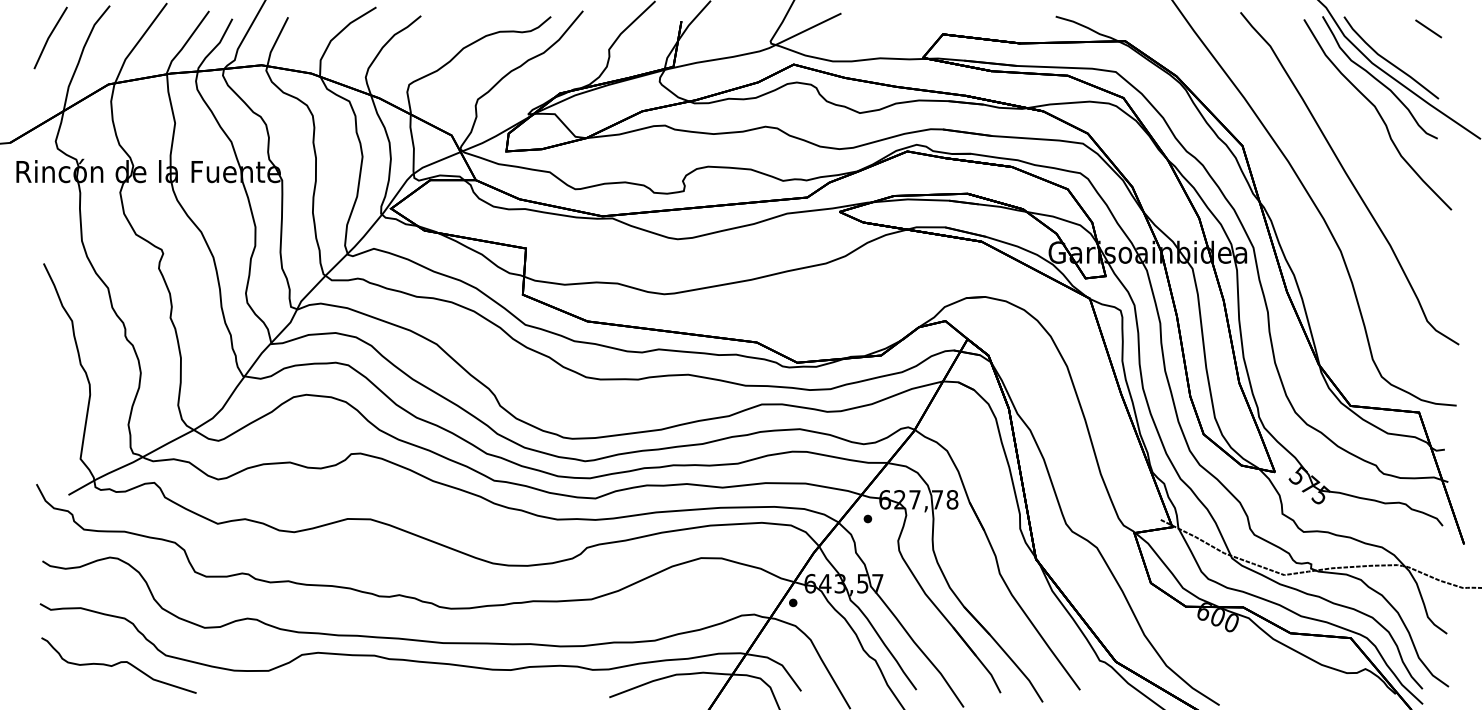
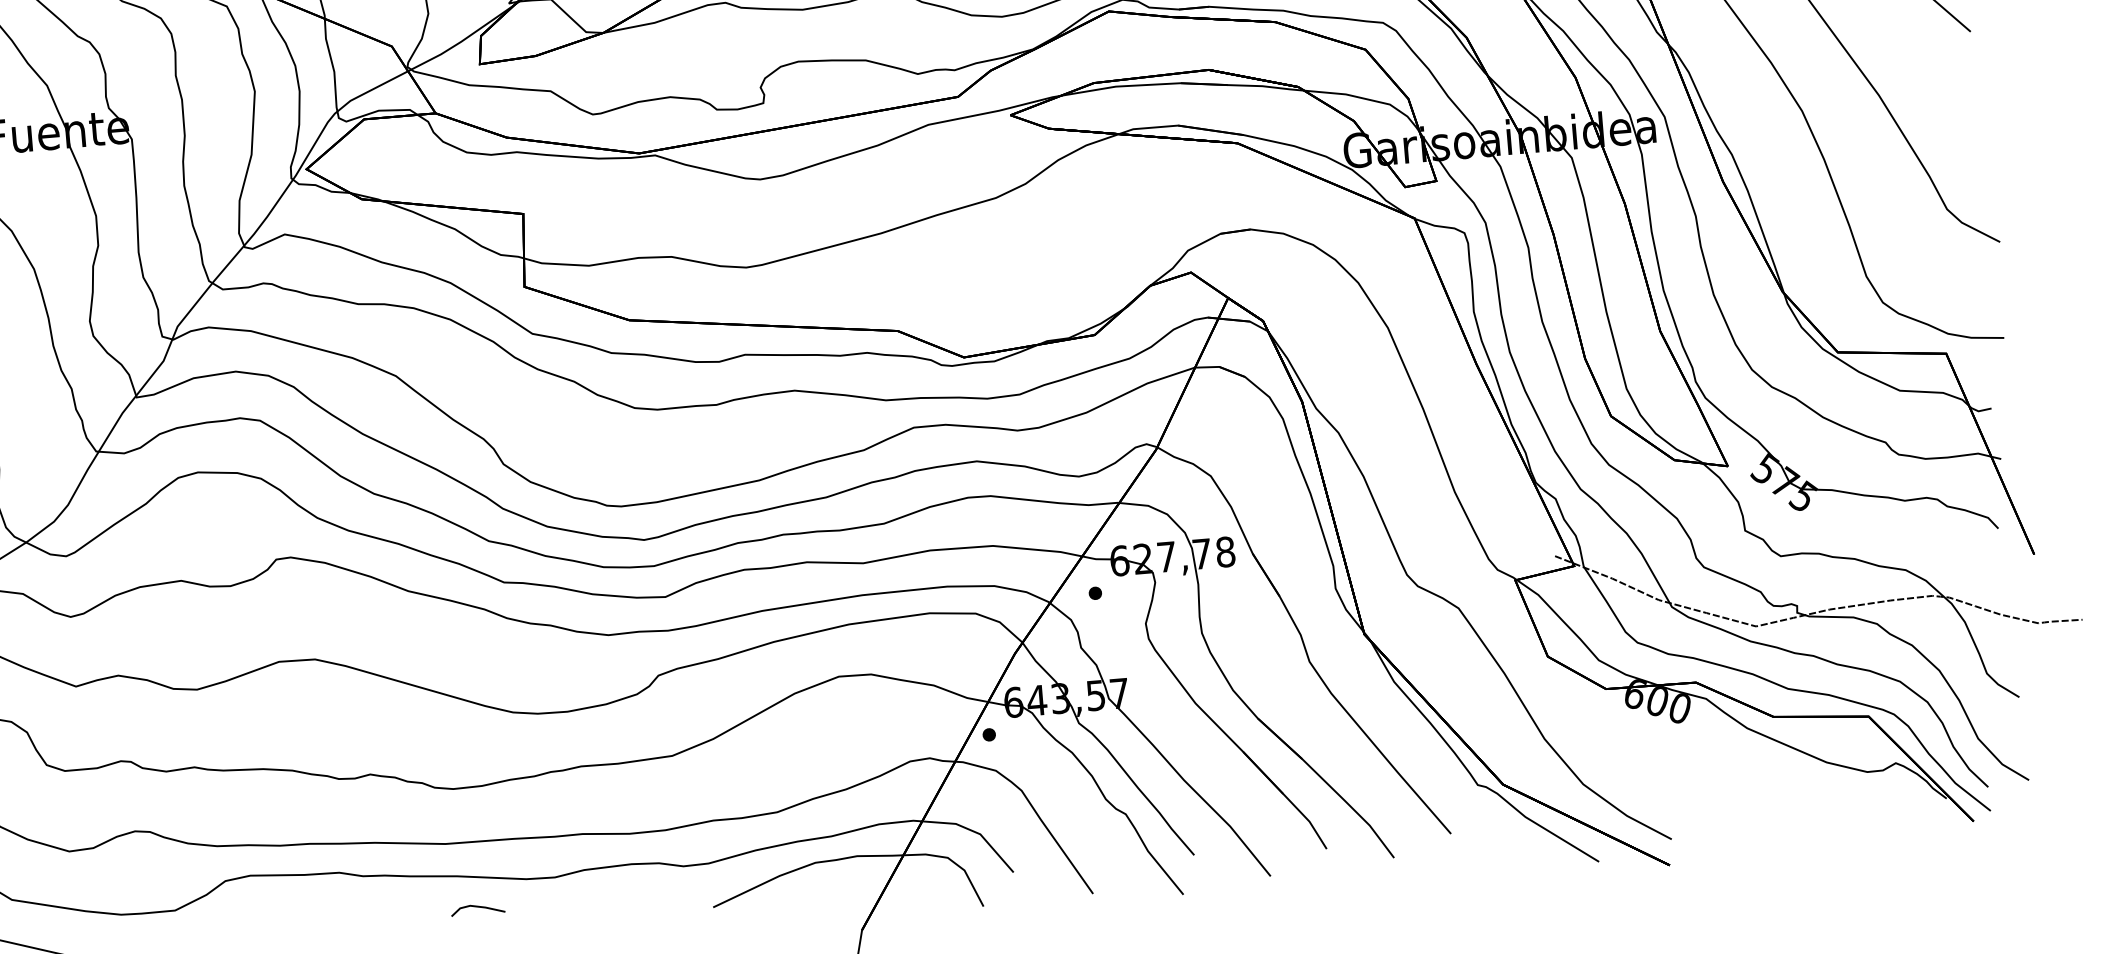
line: (460, 685) -> (478, 908), added

